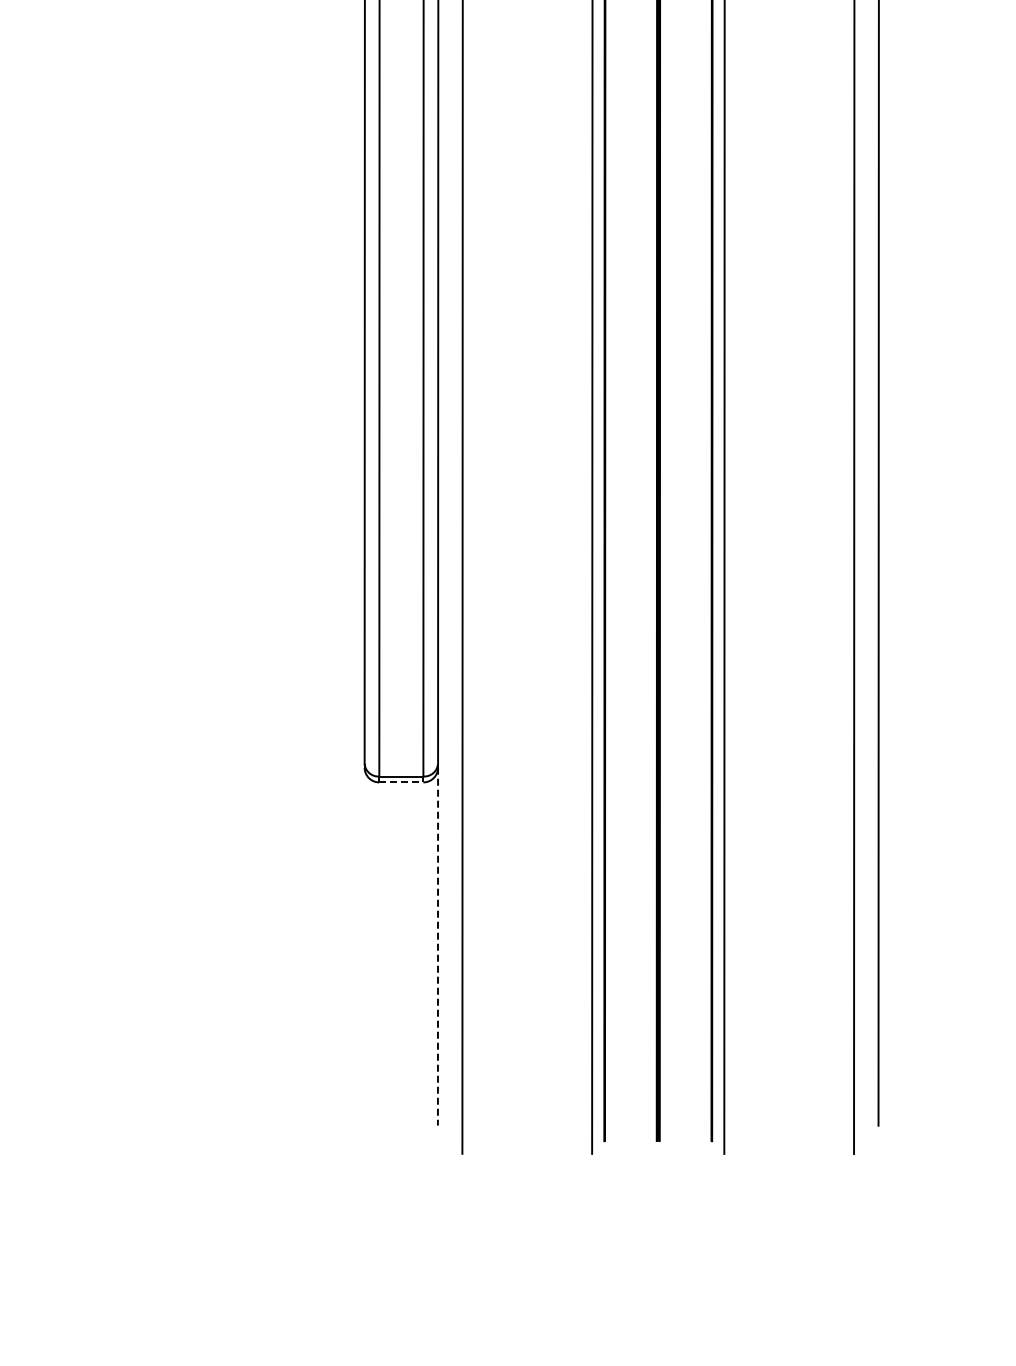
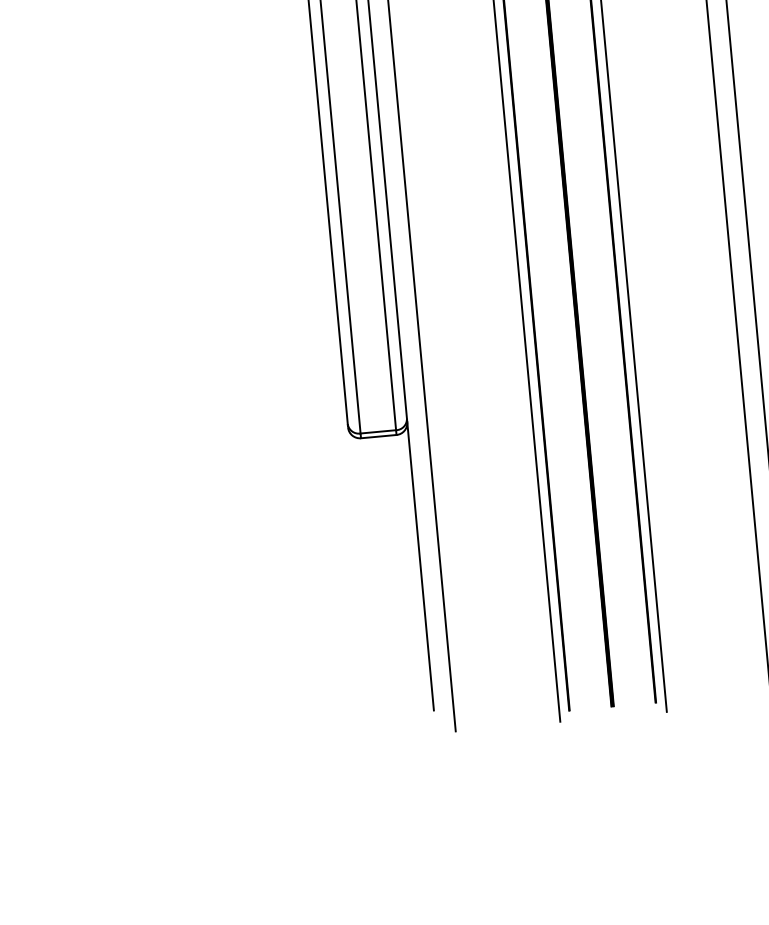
line: (401, 782) -> (378, 436), dashed -> solid
line: (438, 946) -> (420, 566), dashed -> solid

